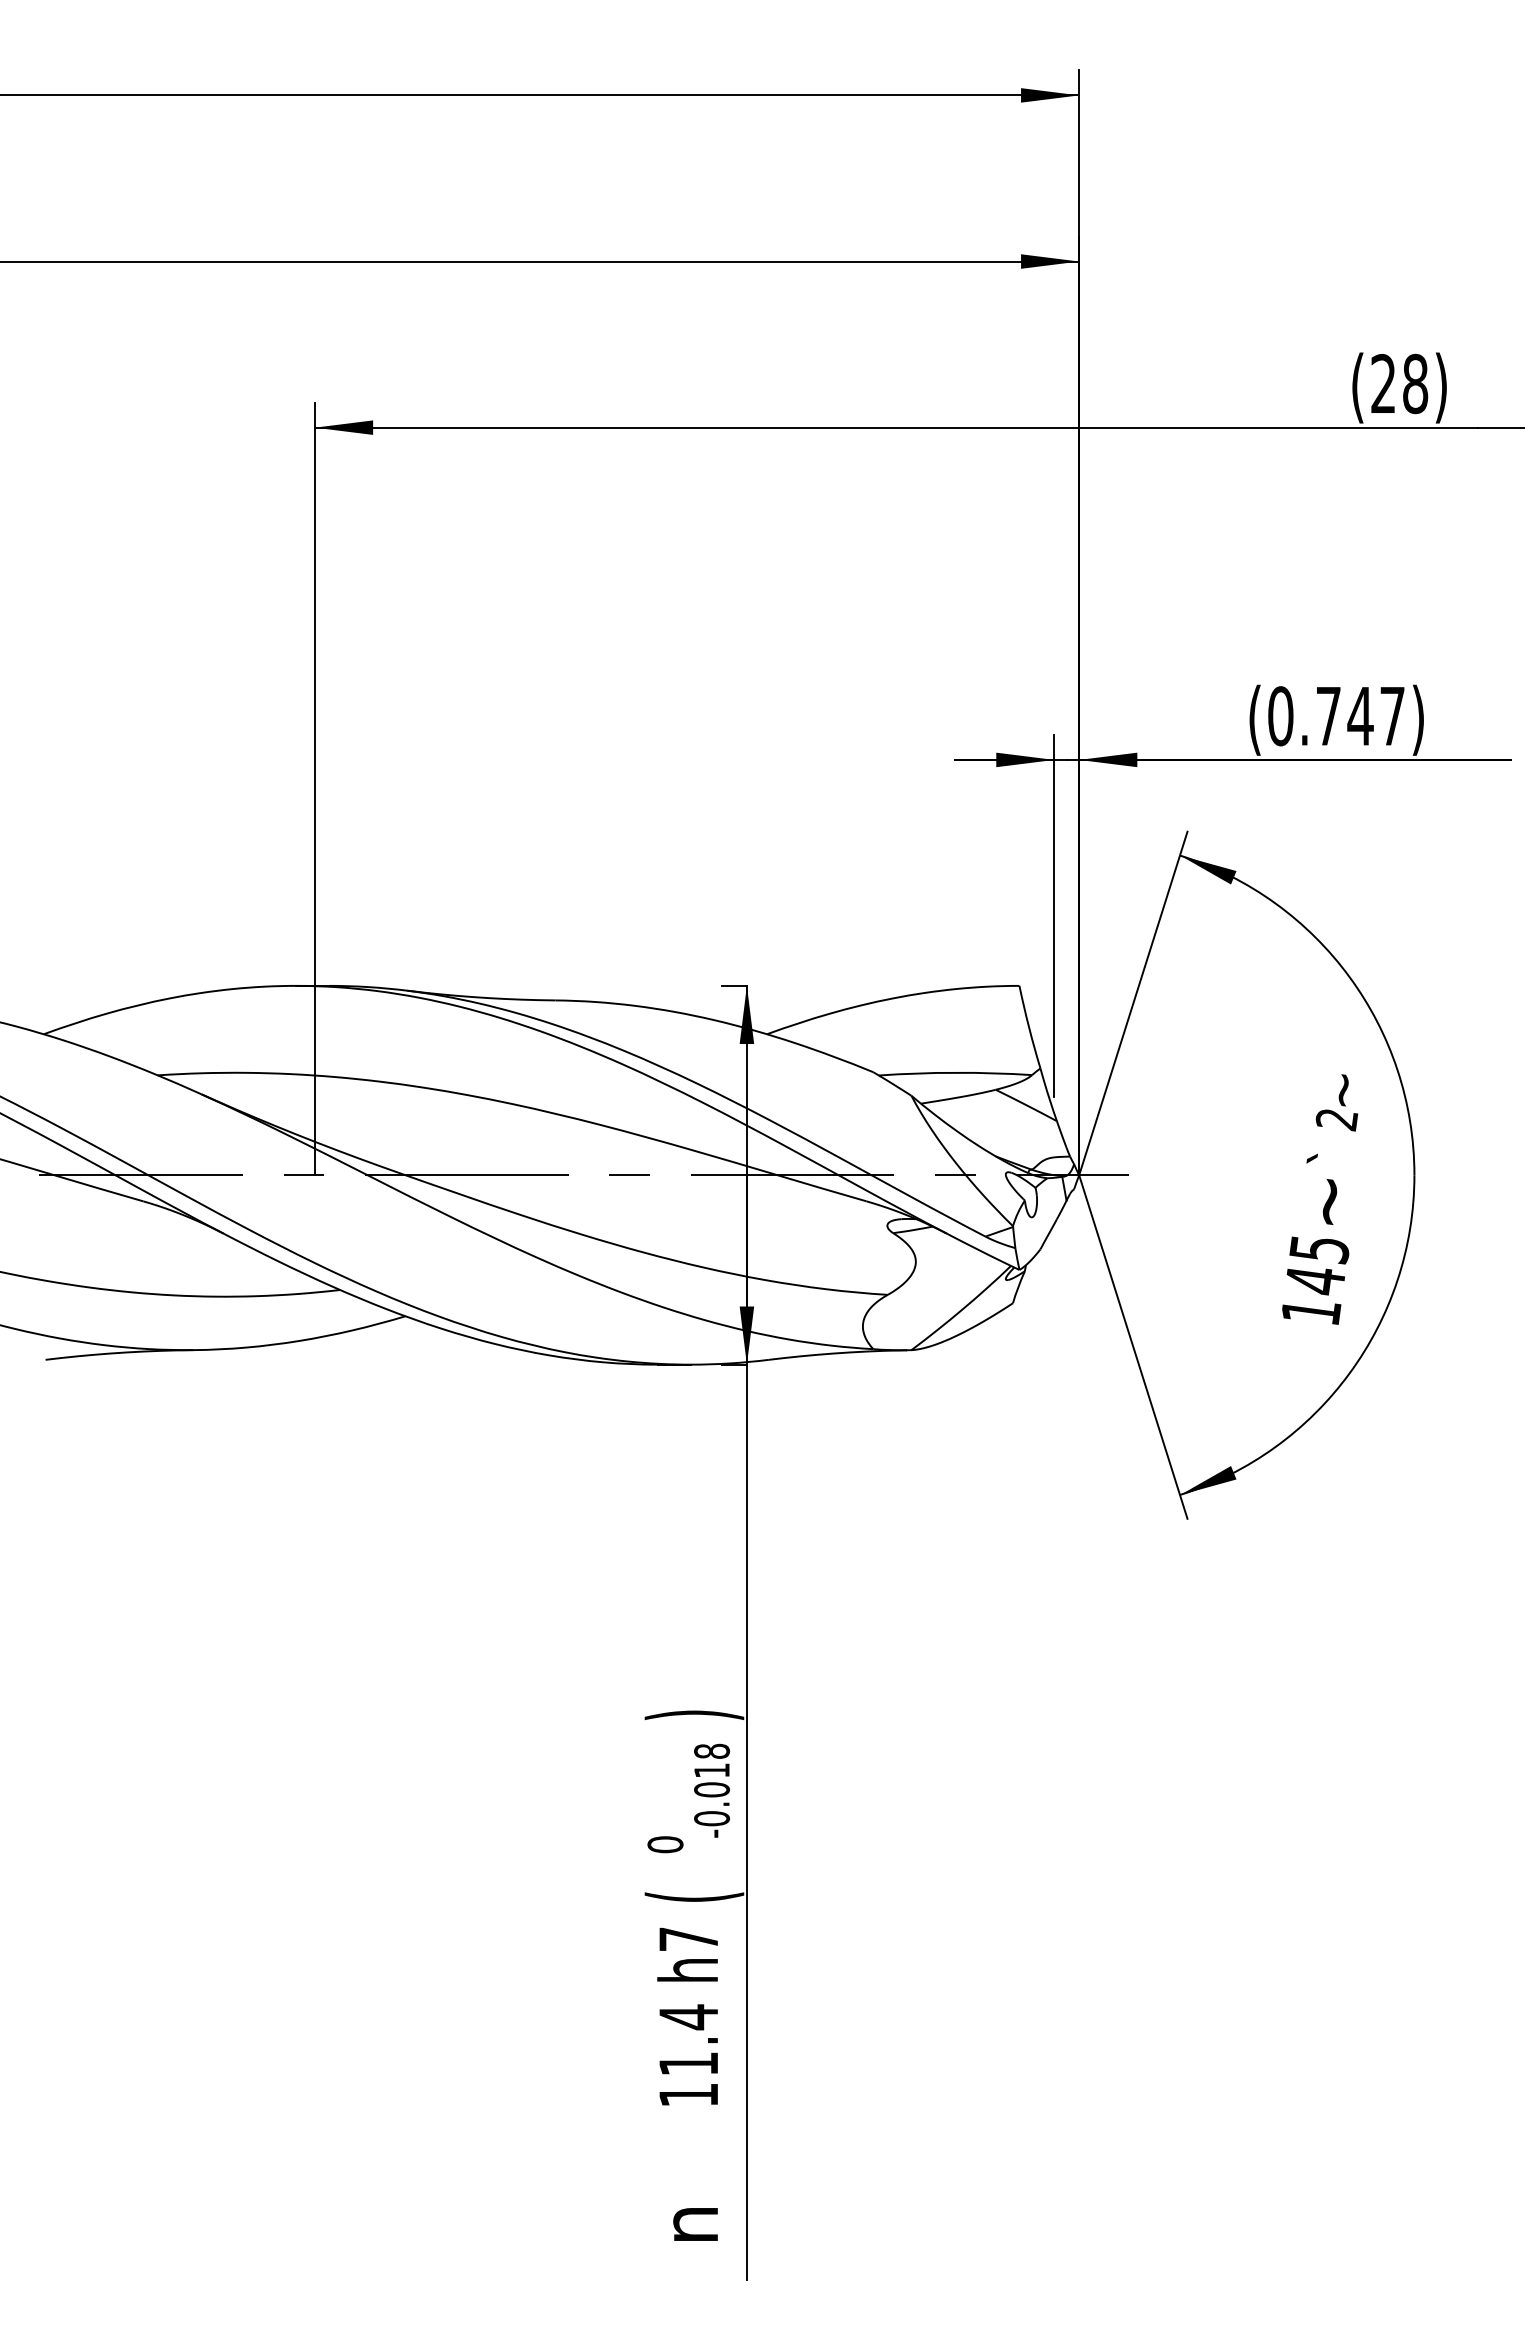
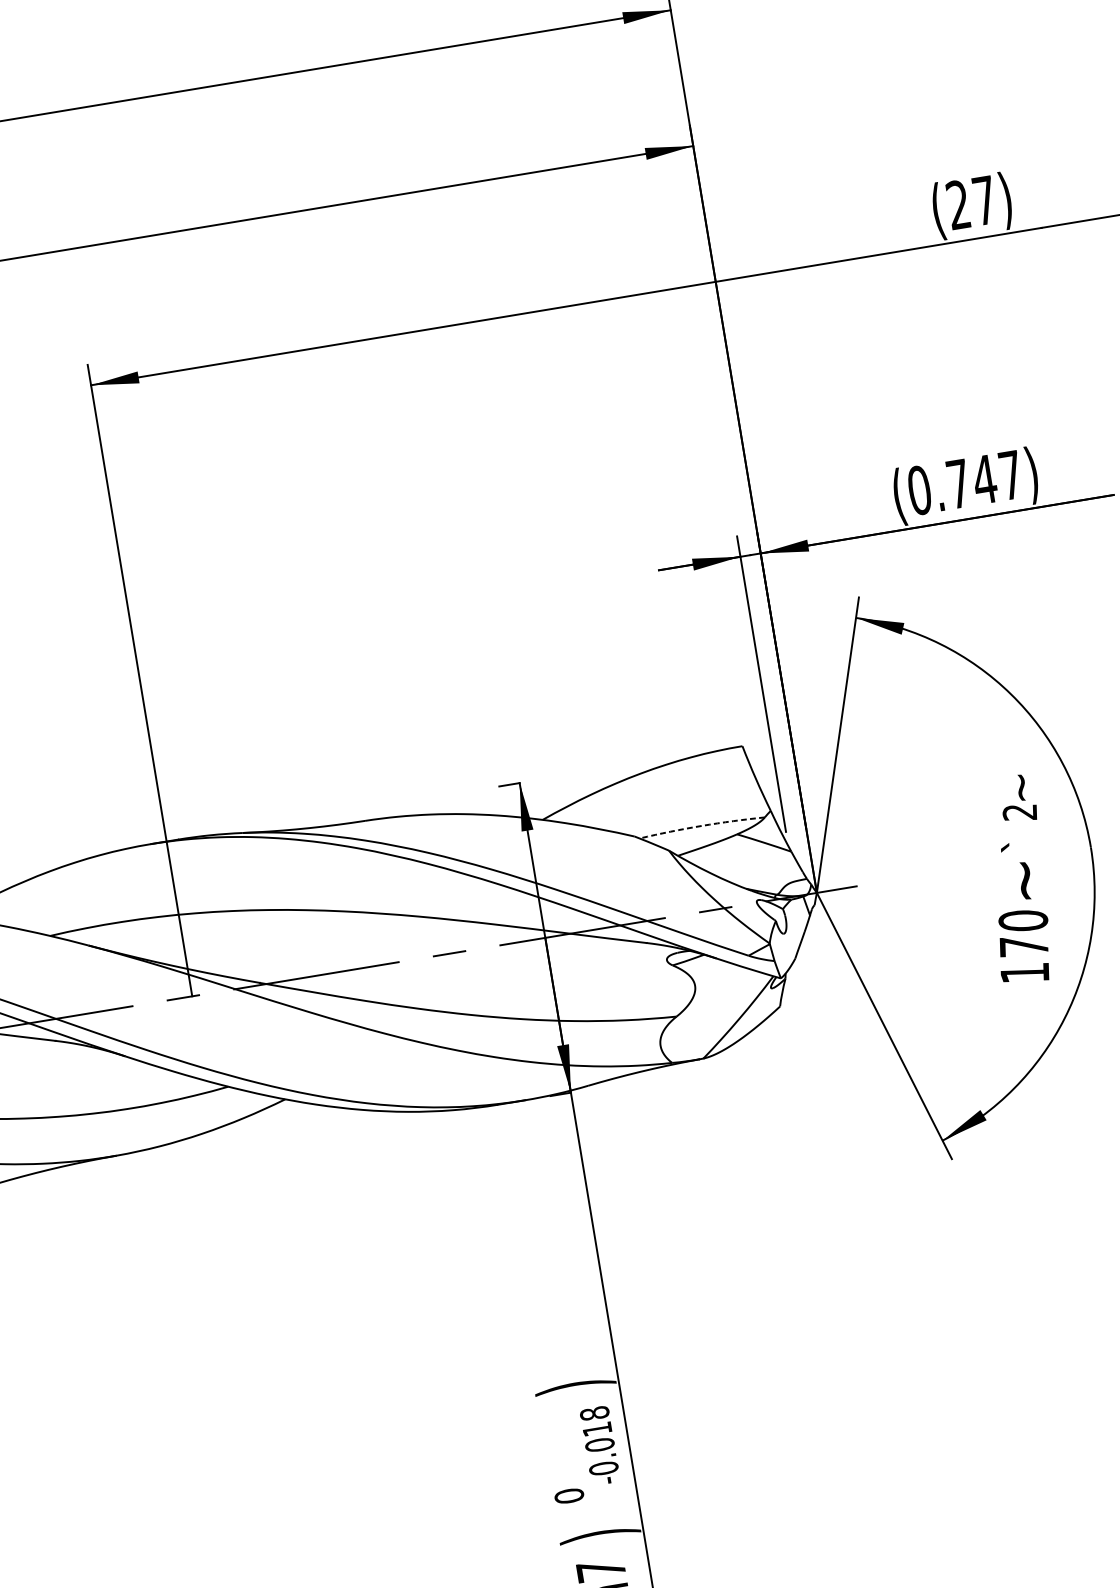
text: (1415, 383) -> (984, 200), (28) -> (27)
arc: (955, 1072) -> (701, 825), solid -> dashed
text: (1317, 1265) -> (1023, 934), 145 -> 170
text: (694, 1896) -> (600, 1534), ( -> )

